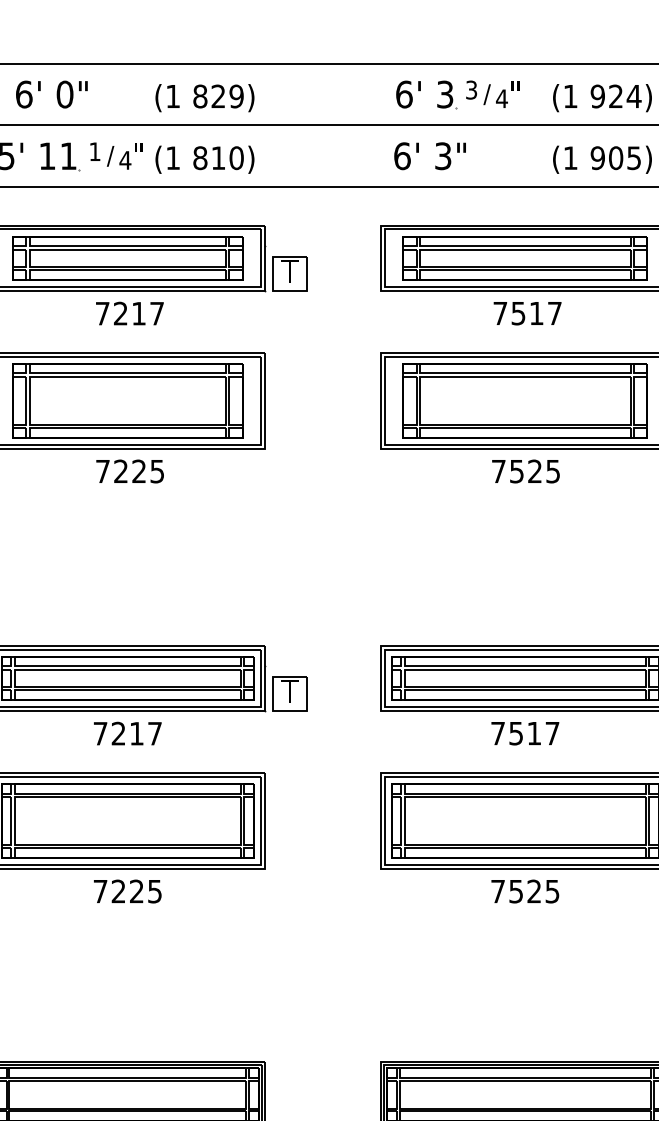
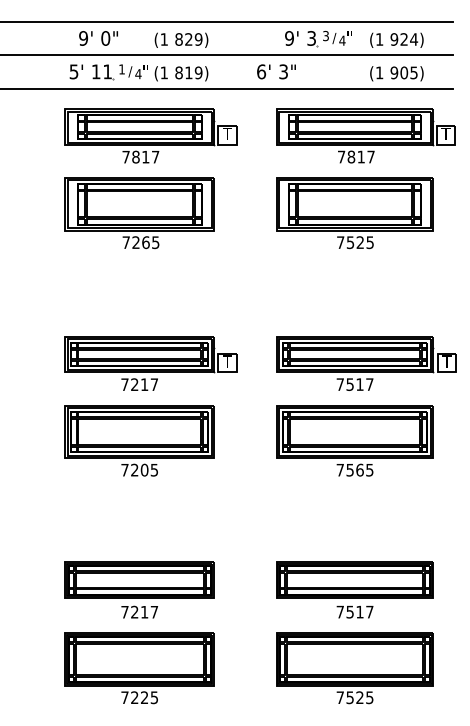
text: (23, 94) -> (83, 38), 6' -> 9'
text: (404, 94) -> (289, 38), 6' -> 9'
text: (430, 155) -> (276, 71), moved
text: (236, 157) -> (198, 72), 810) -> 819)
text: (119, 312) -> (135, 156), 7217 -> 7817
text: (518, 312) -> (351, 156), 7517 -> 7817
text: (138, 471) -> (145, 242), 7225 -> 7265
text: (136, 890) -> (144, 469), 7225 -> 7205
text: (533, 890) -> (359, 469), 7525 -> 7565

